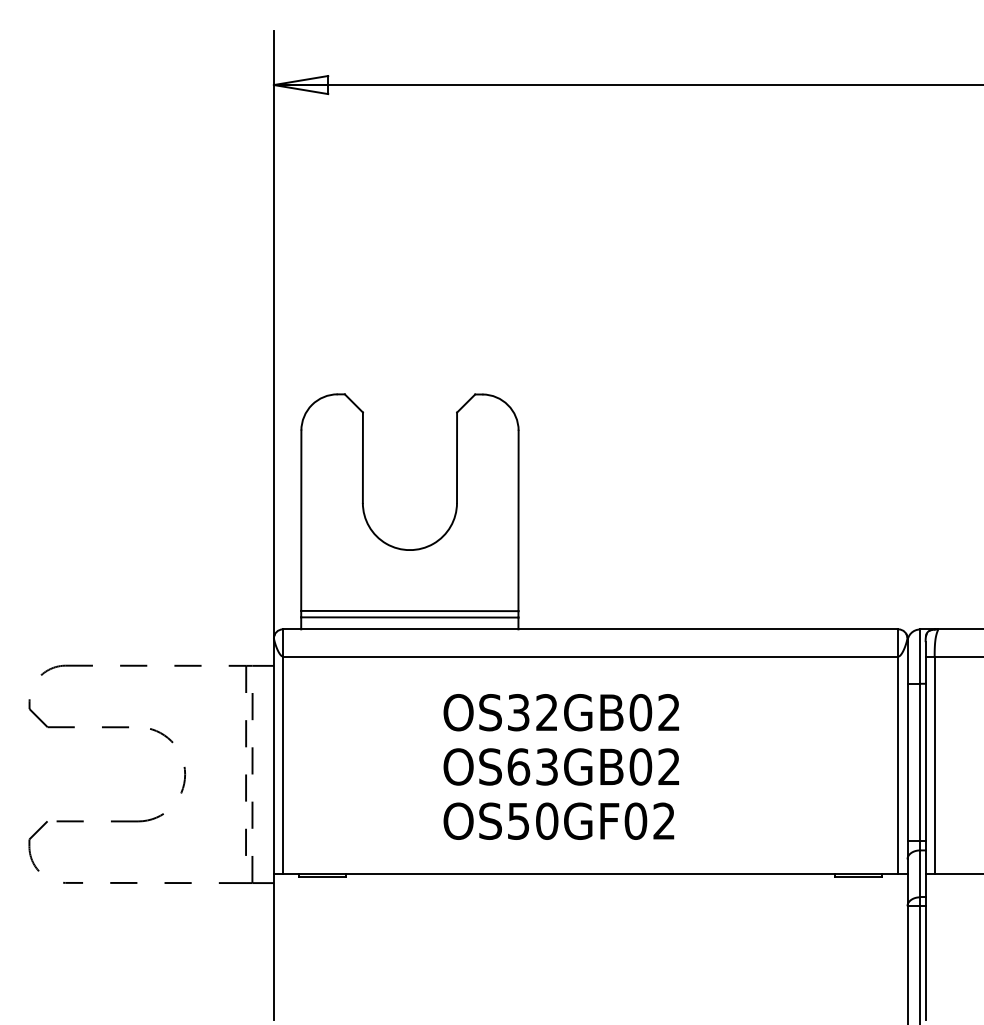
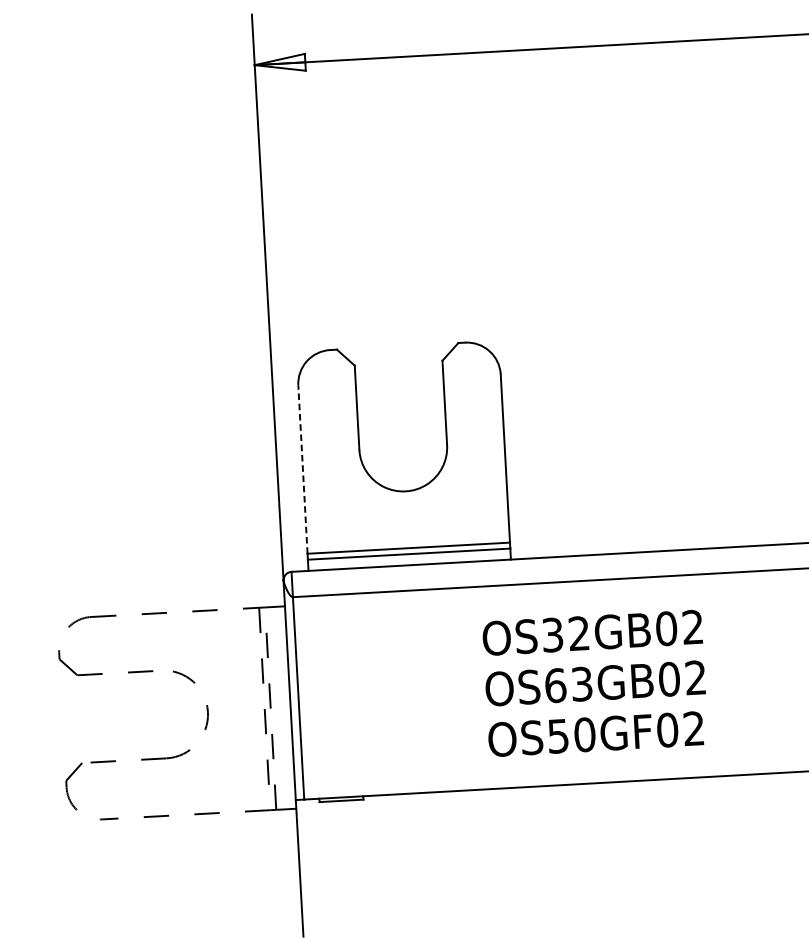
line: (301, 520) -> (303, 469), solid -> dashed
text: (560, 766) -> (594, 683), moved

